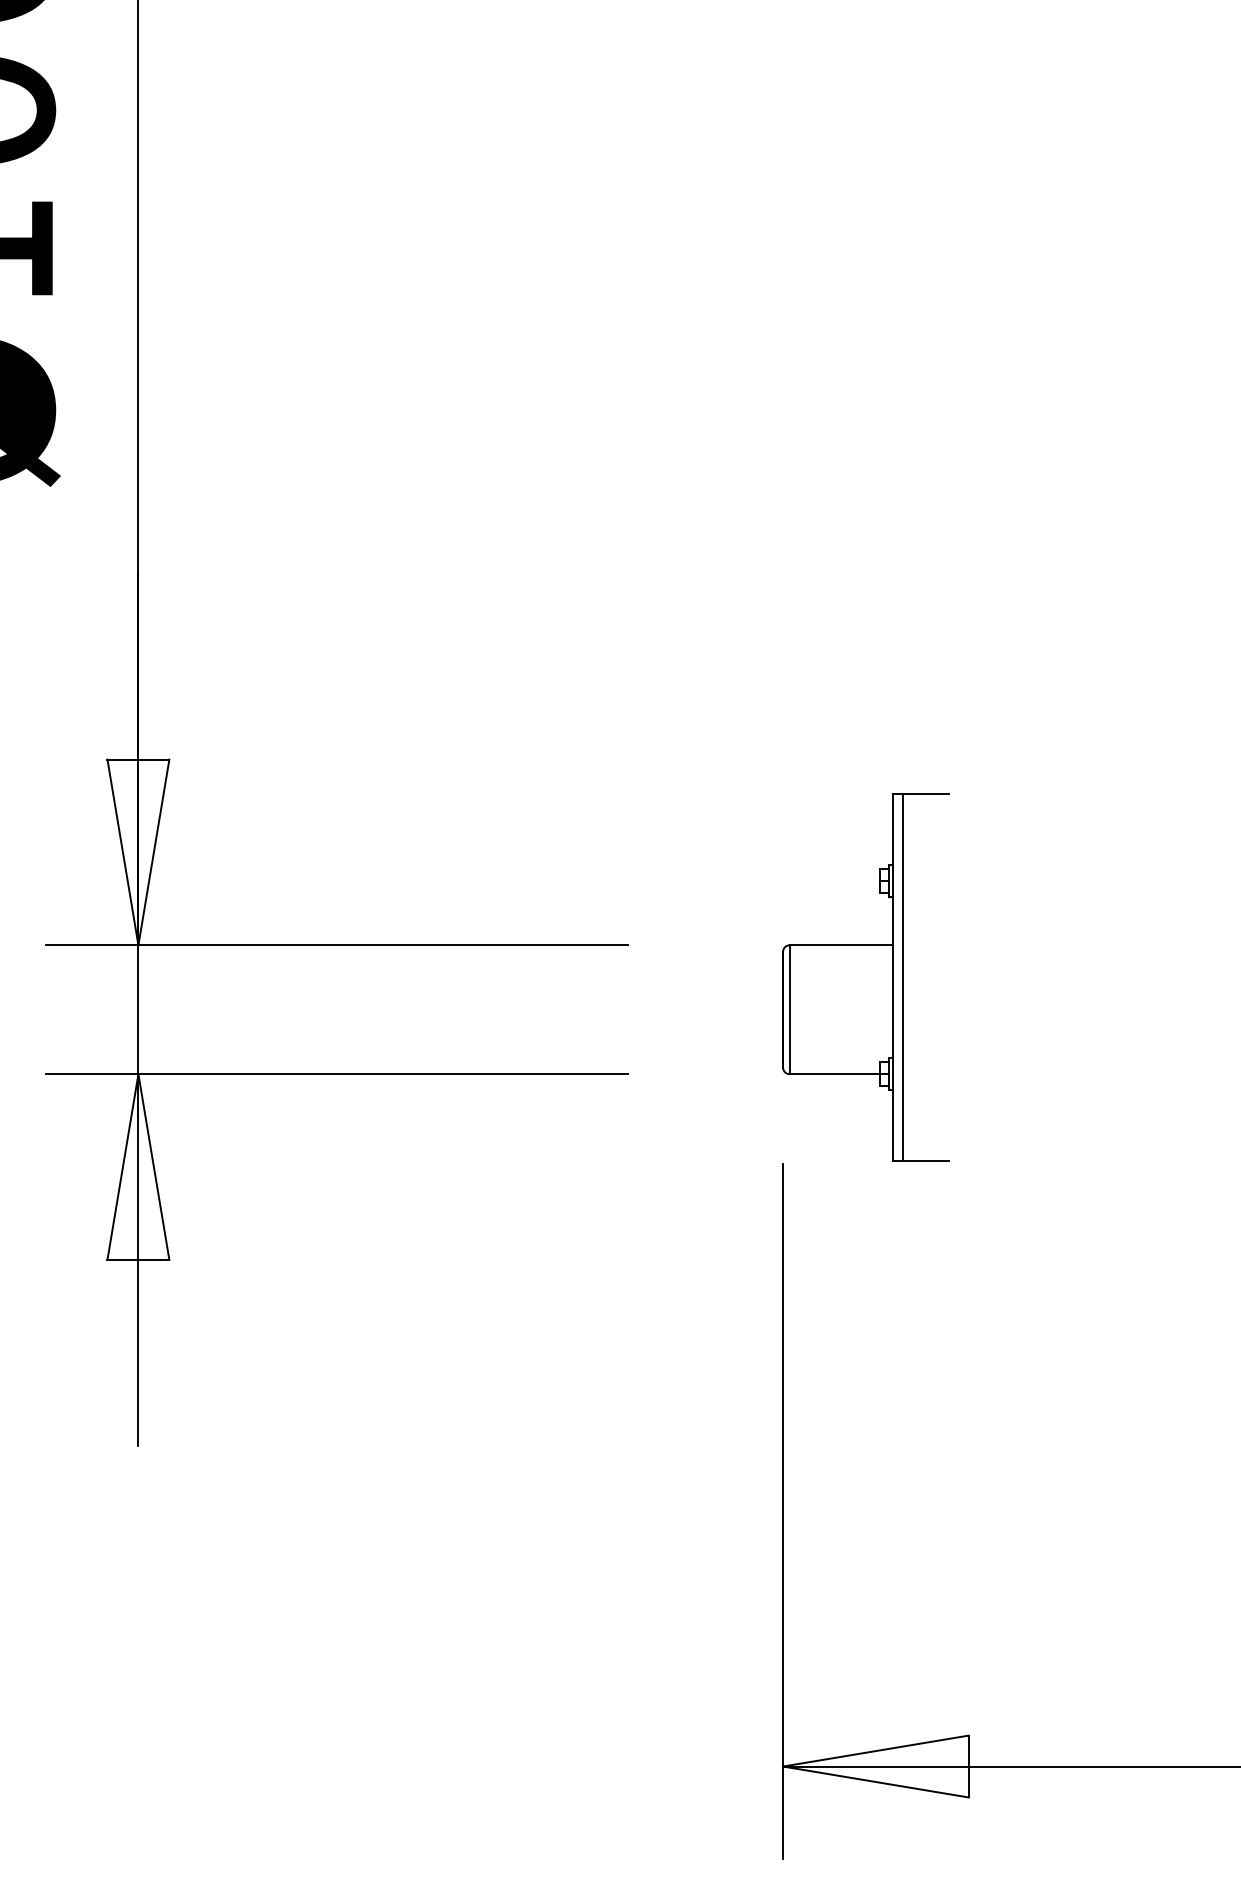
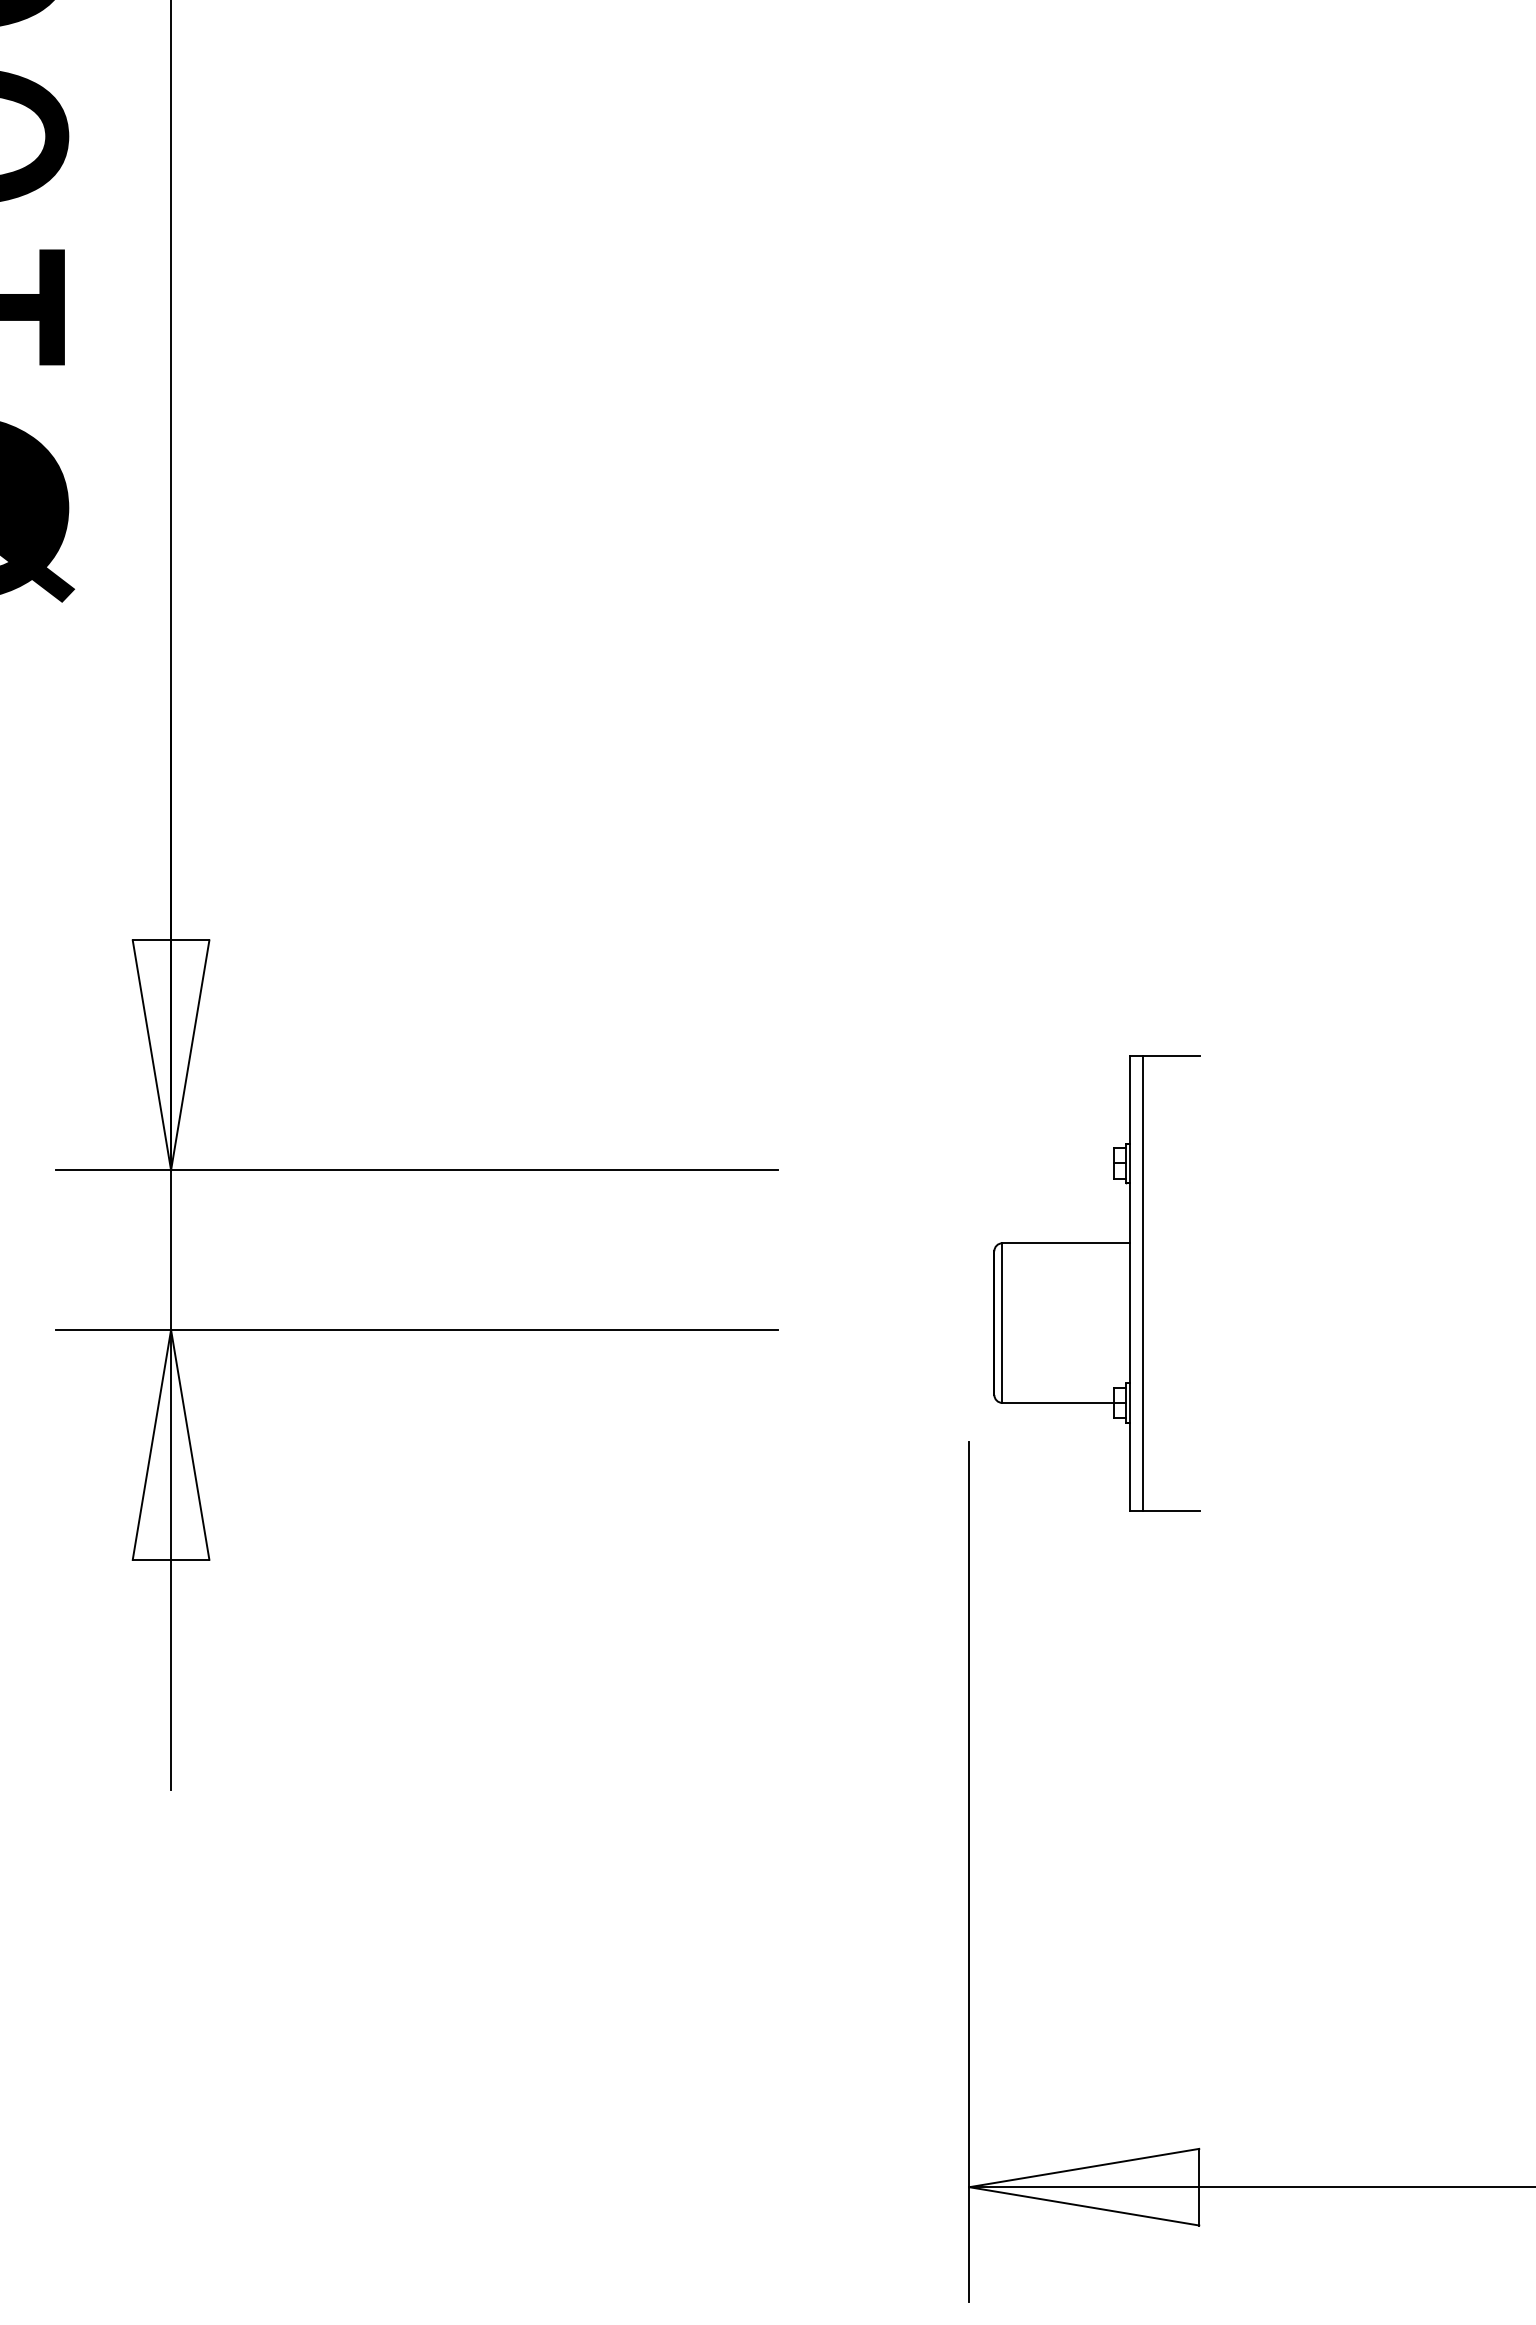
part: (865, 977) -> (1096, 1283), moved

